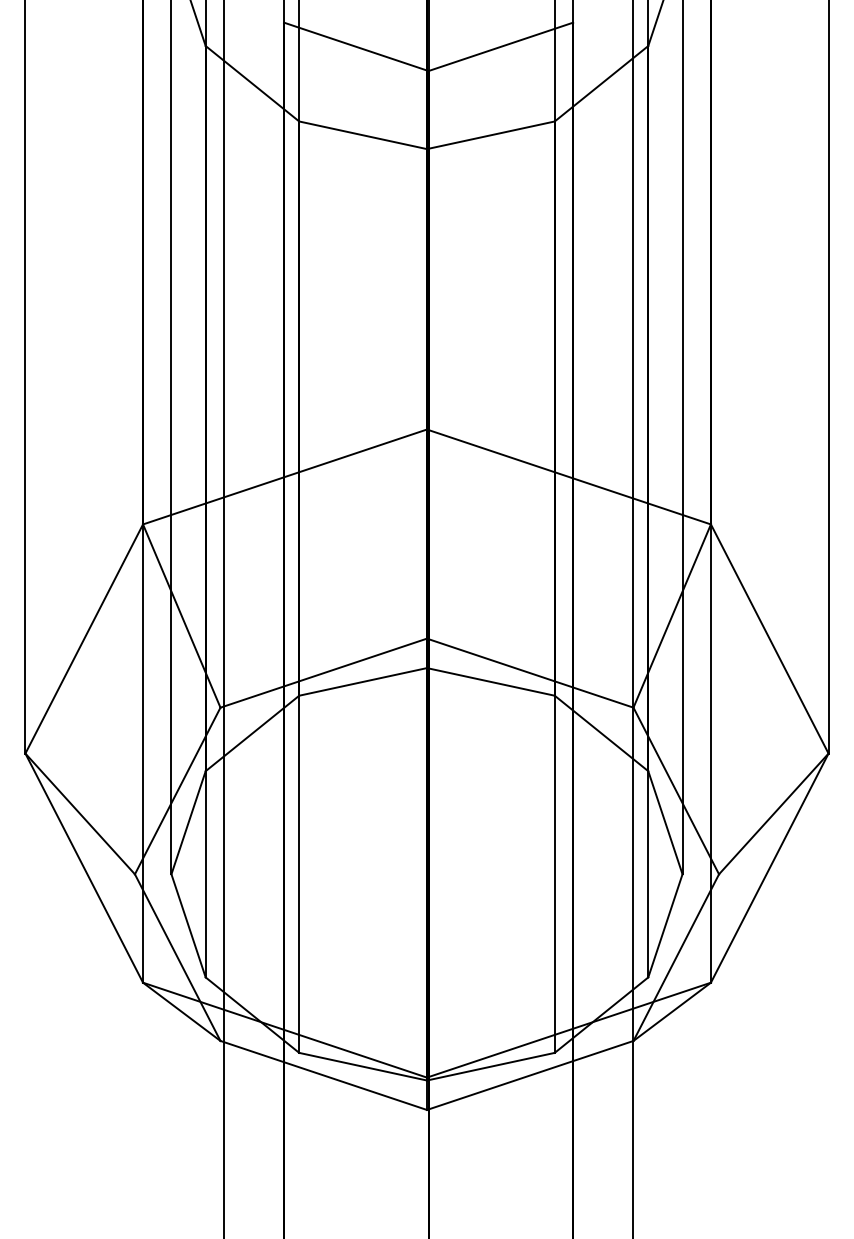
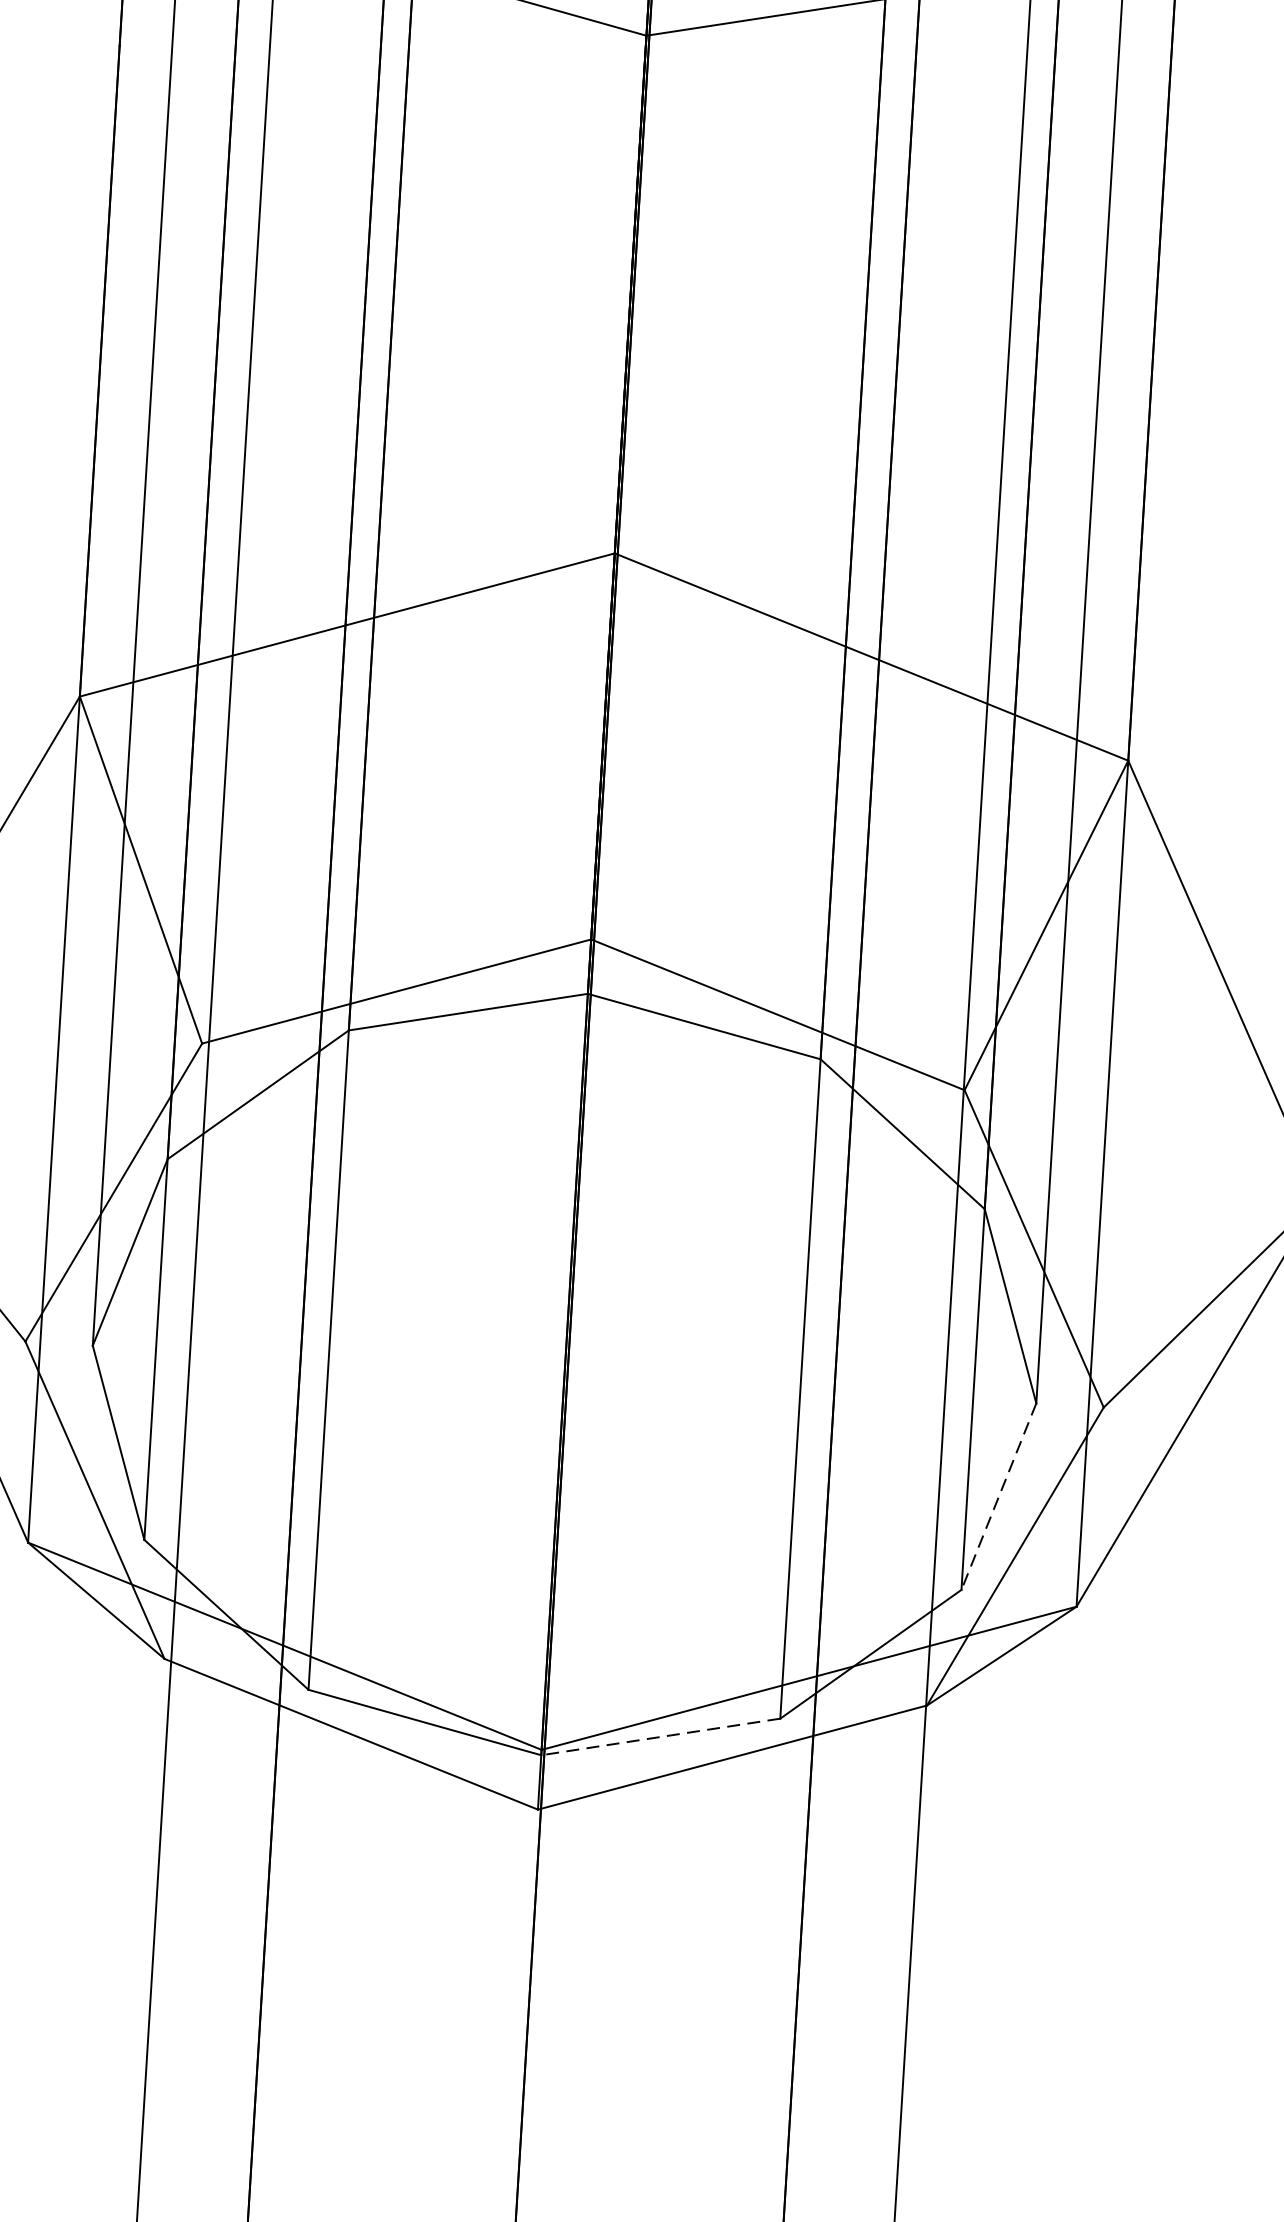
line: (665, 926) -> (998, 1497), solid -> dashed
line: (490, 1066) -> (660, 1736), solid -> dashed

